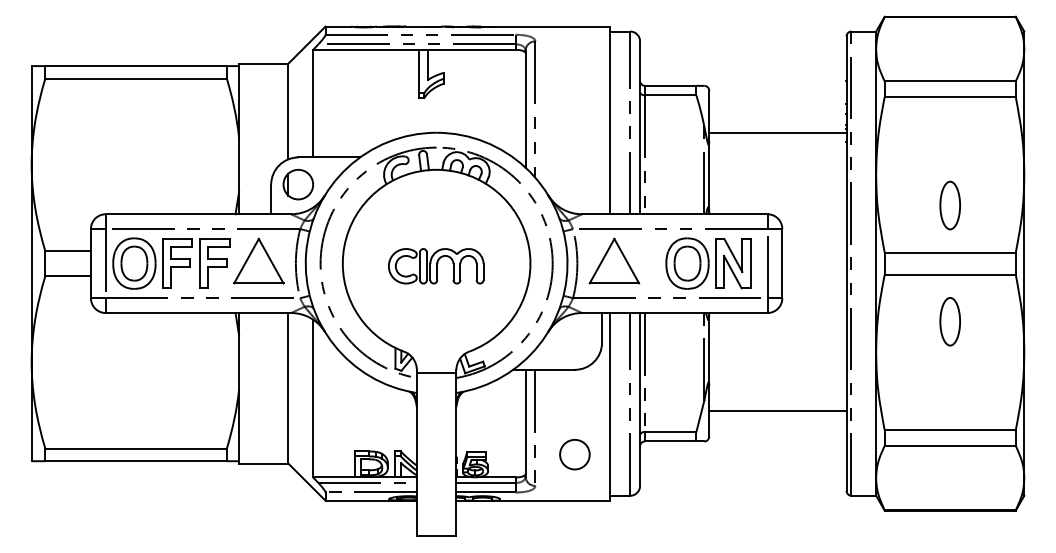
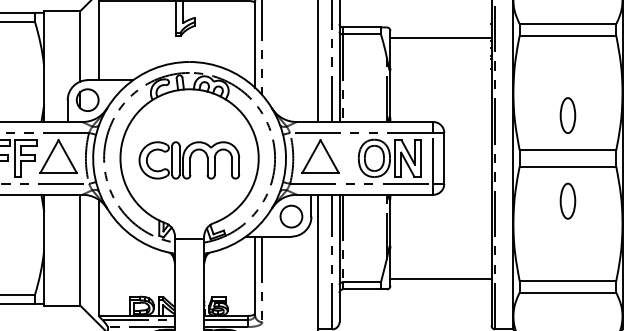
line: (777, 132) -> (440, 37), moved
part: (435, 265) -> (188, 159), size x1.43
line: (777, 410) -> (440, 279), moved
circle: (574, 454) -> (291, 216), moved

